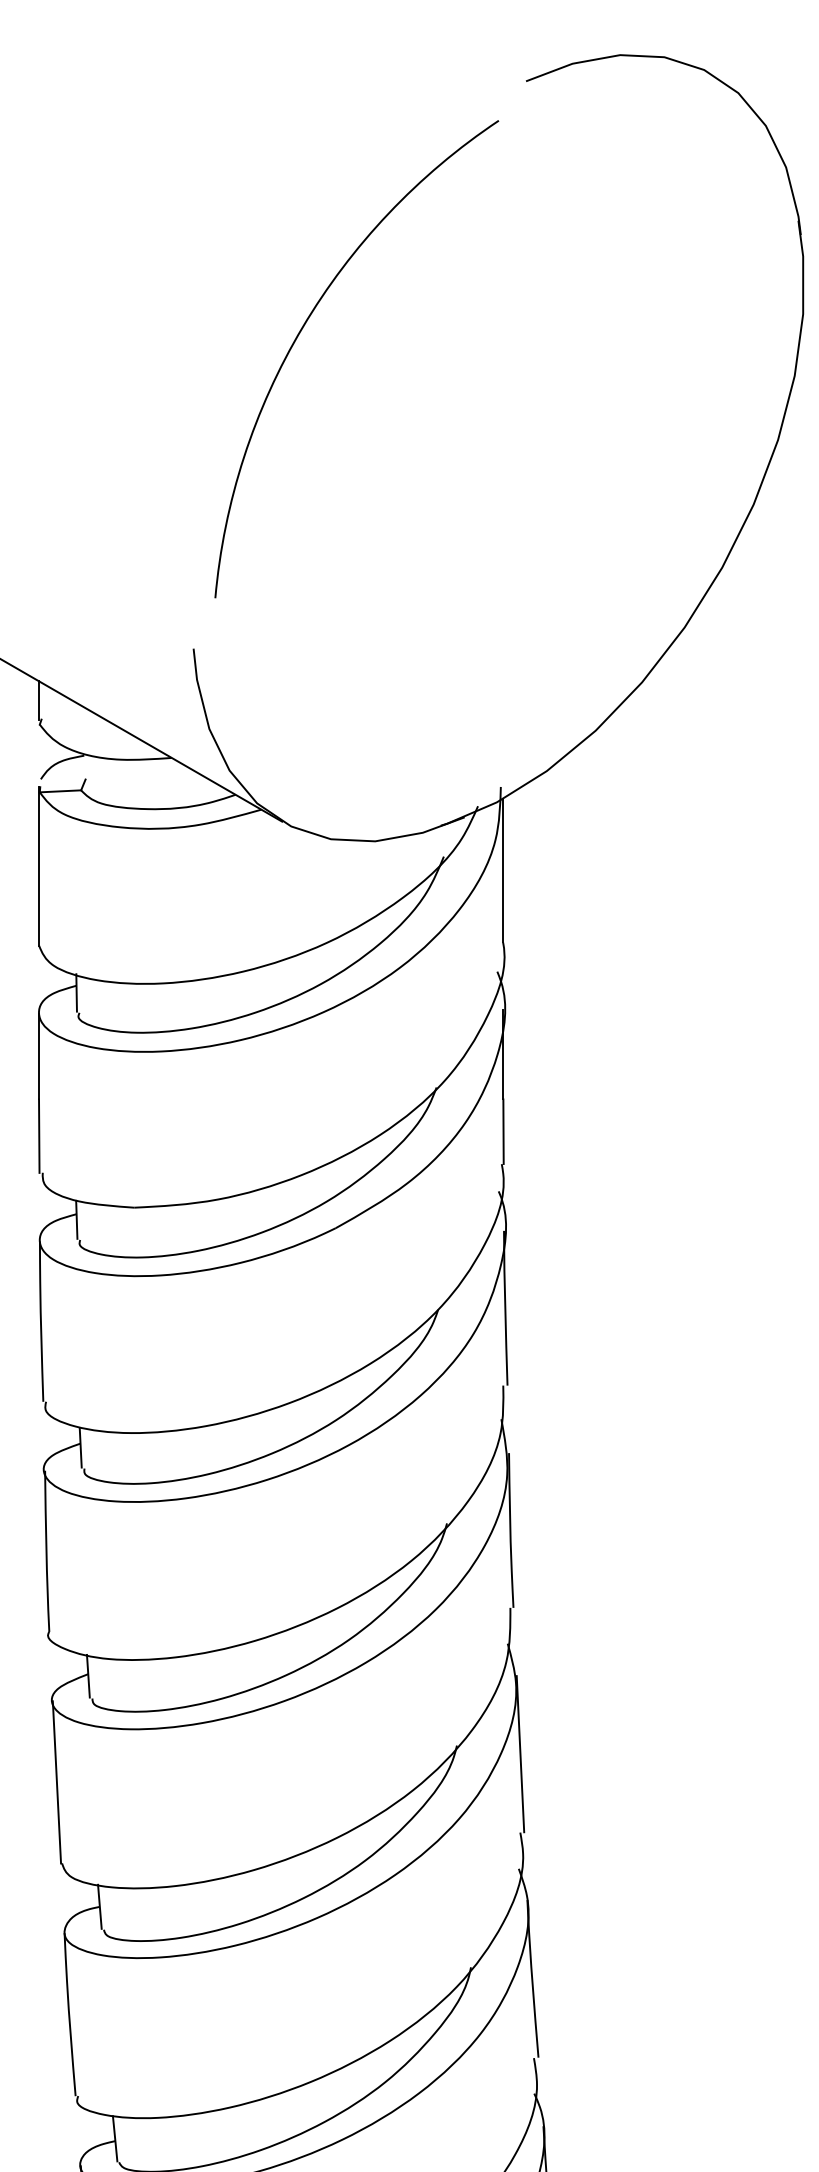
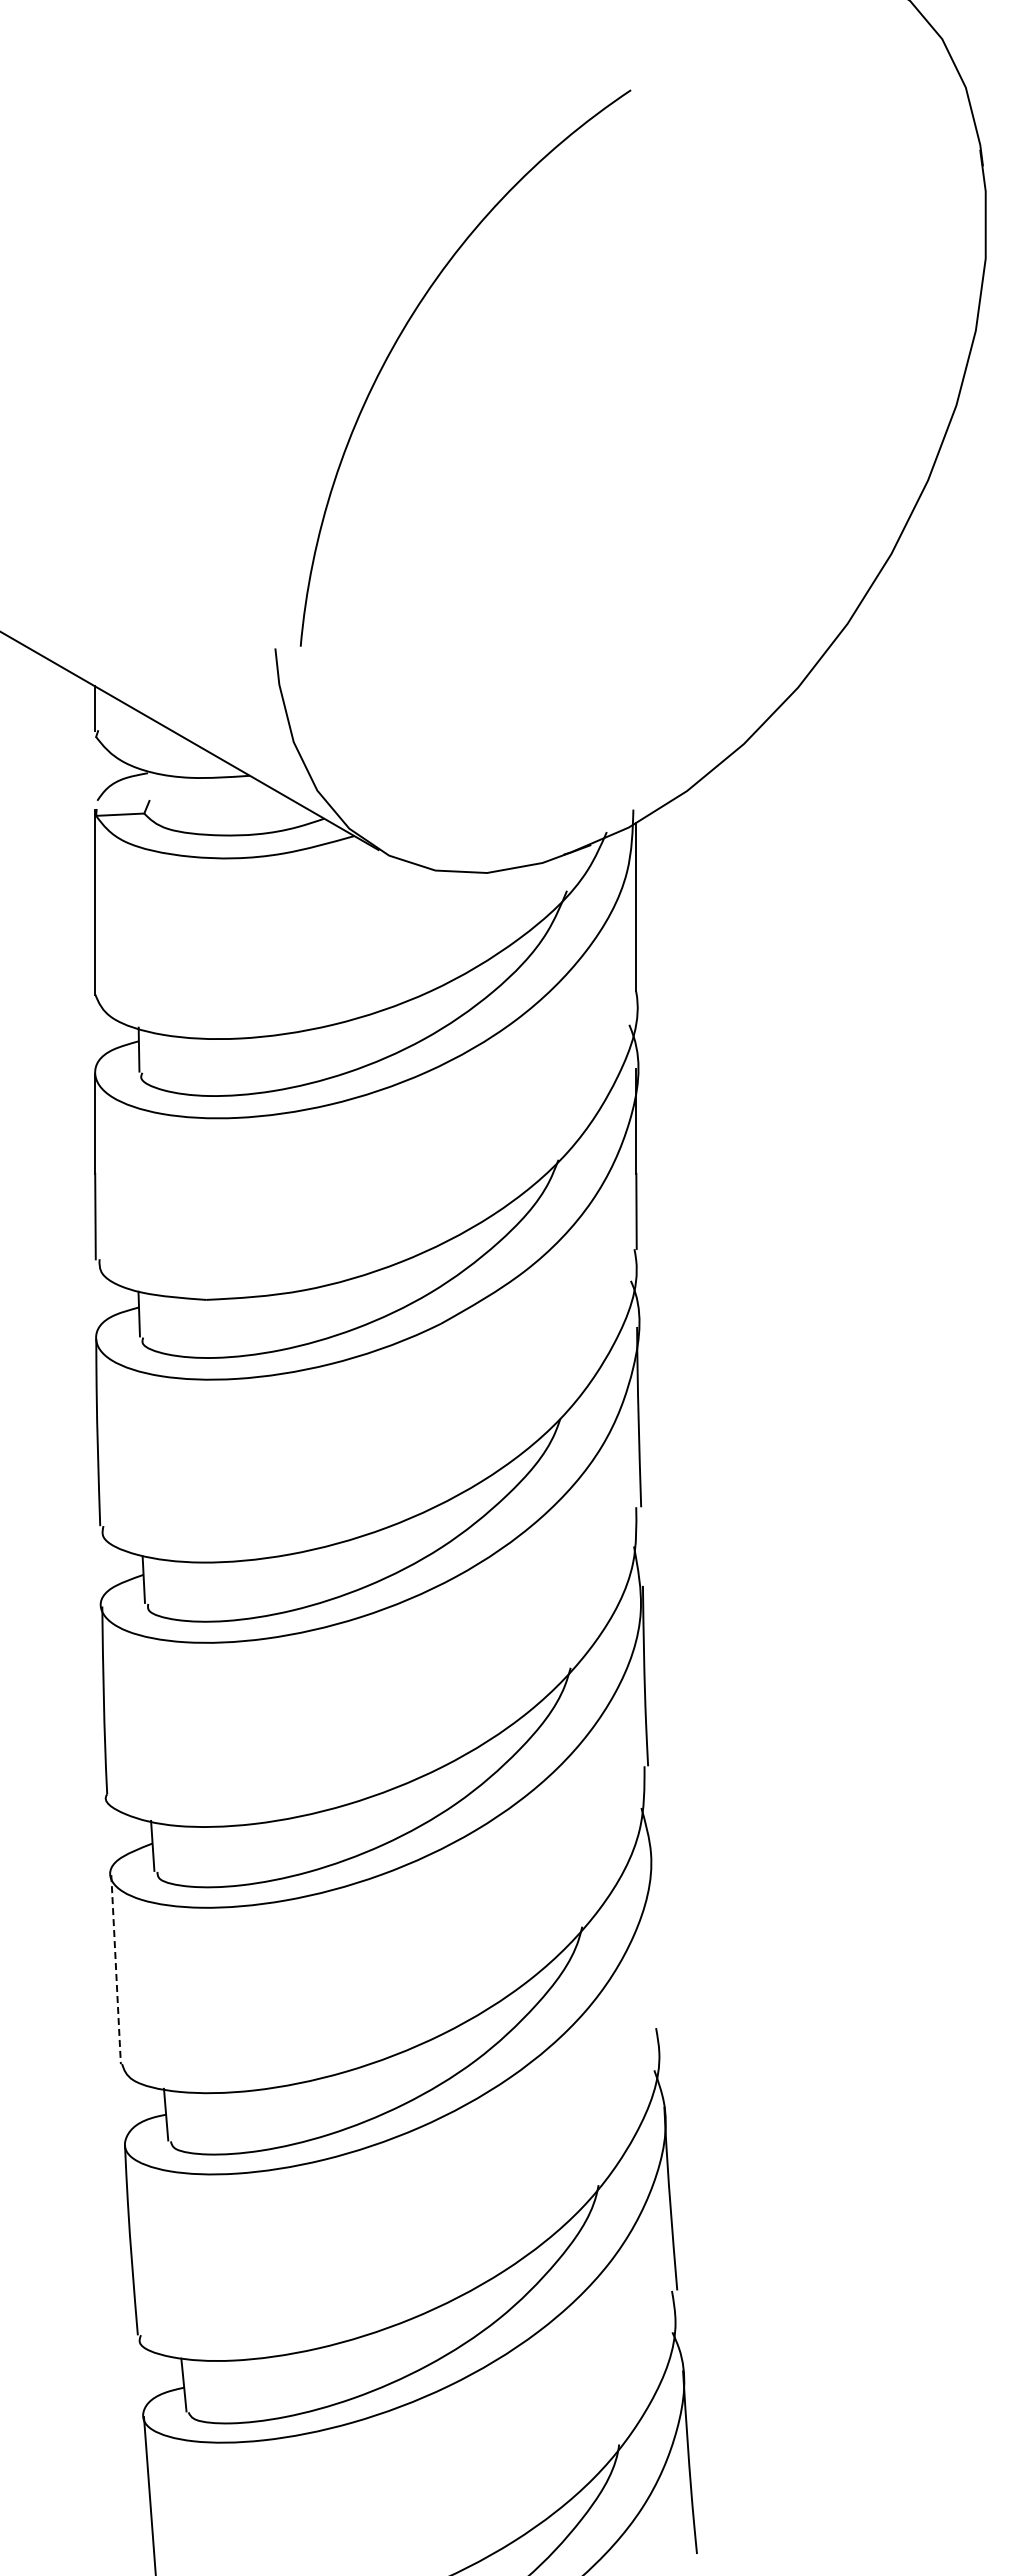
arc: (305, 325) -> (405, 328), moved
line: (519, 1753) -> (655, 1936), removed
line: (57, 1782) -> (116, 1969), solid -> dashed

